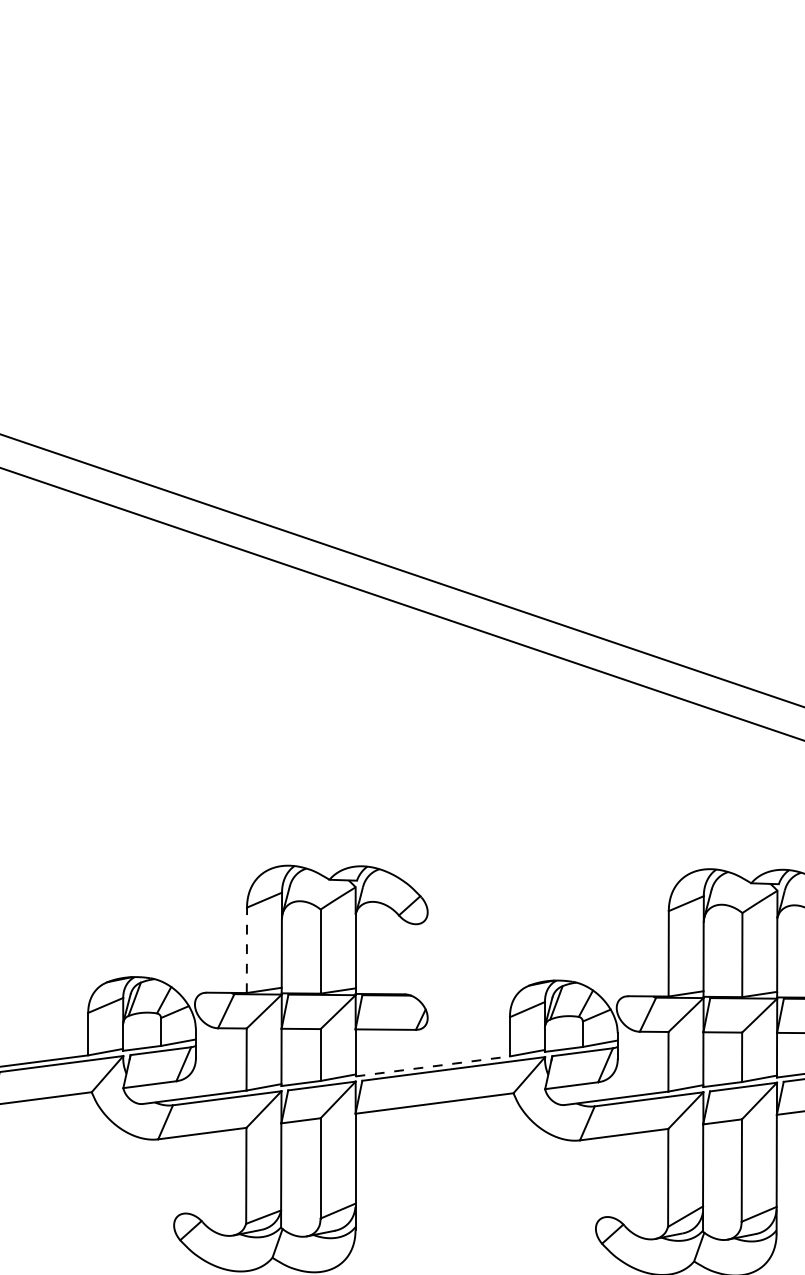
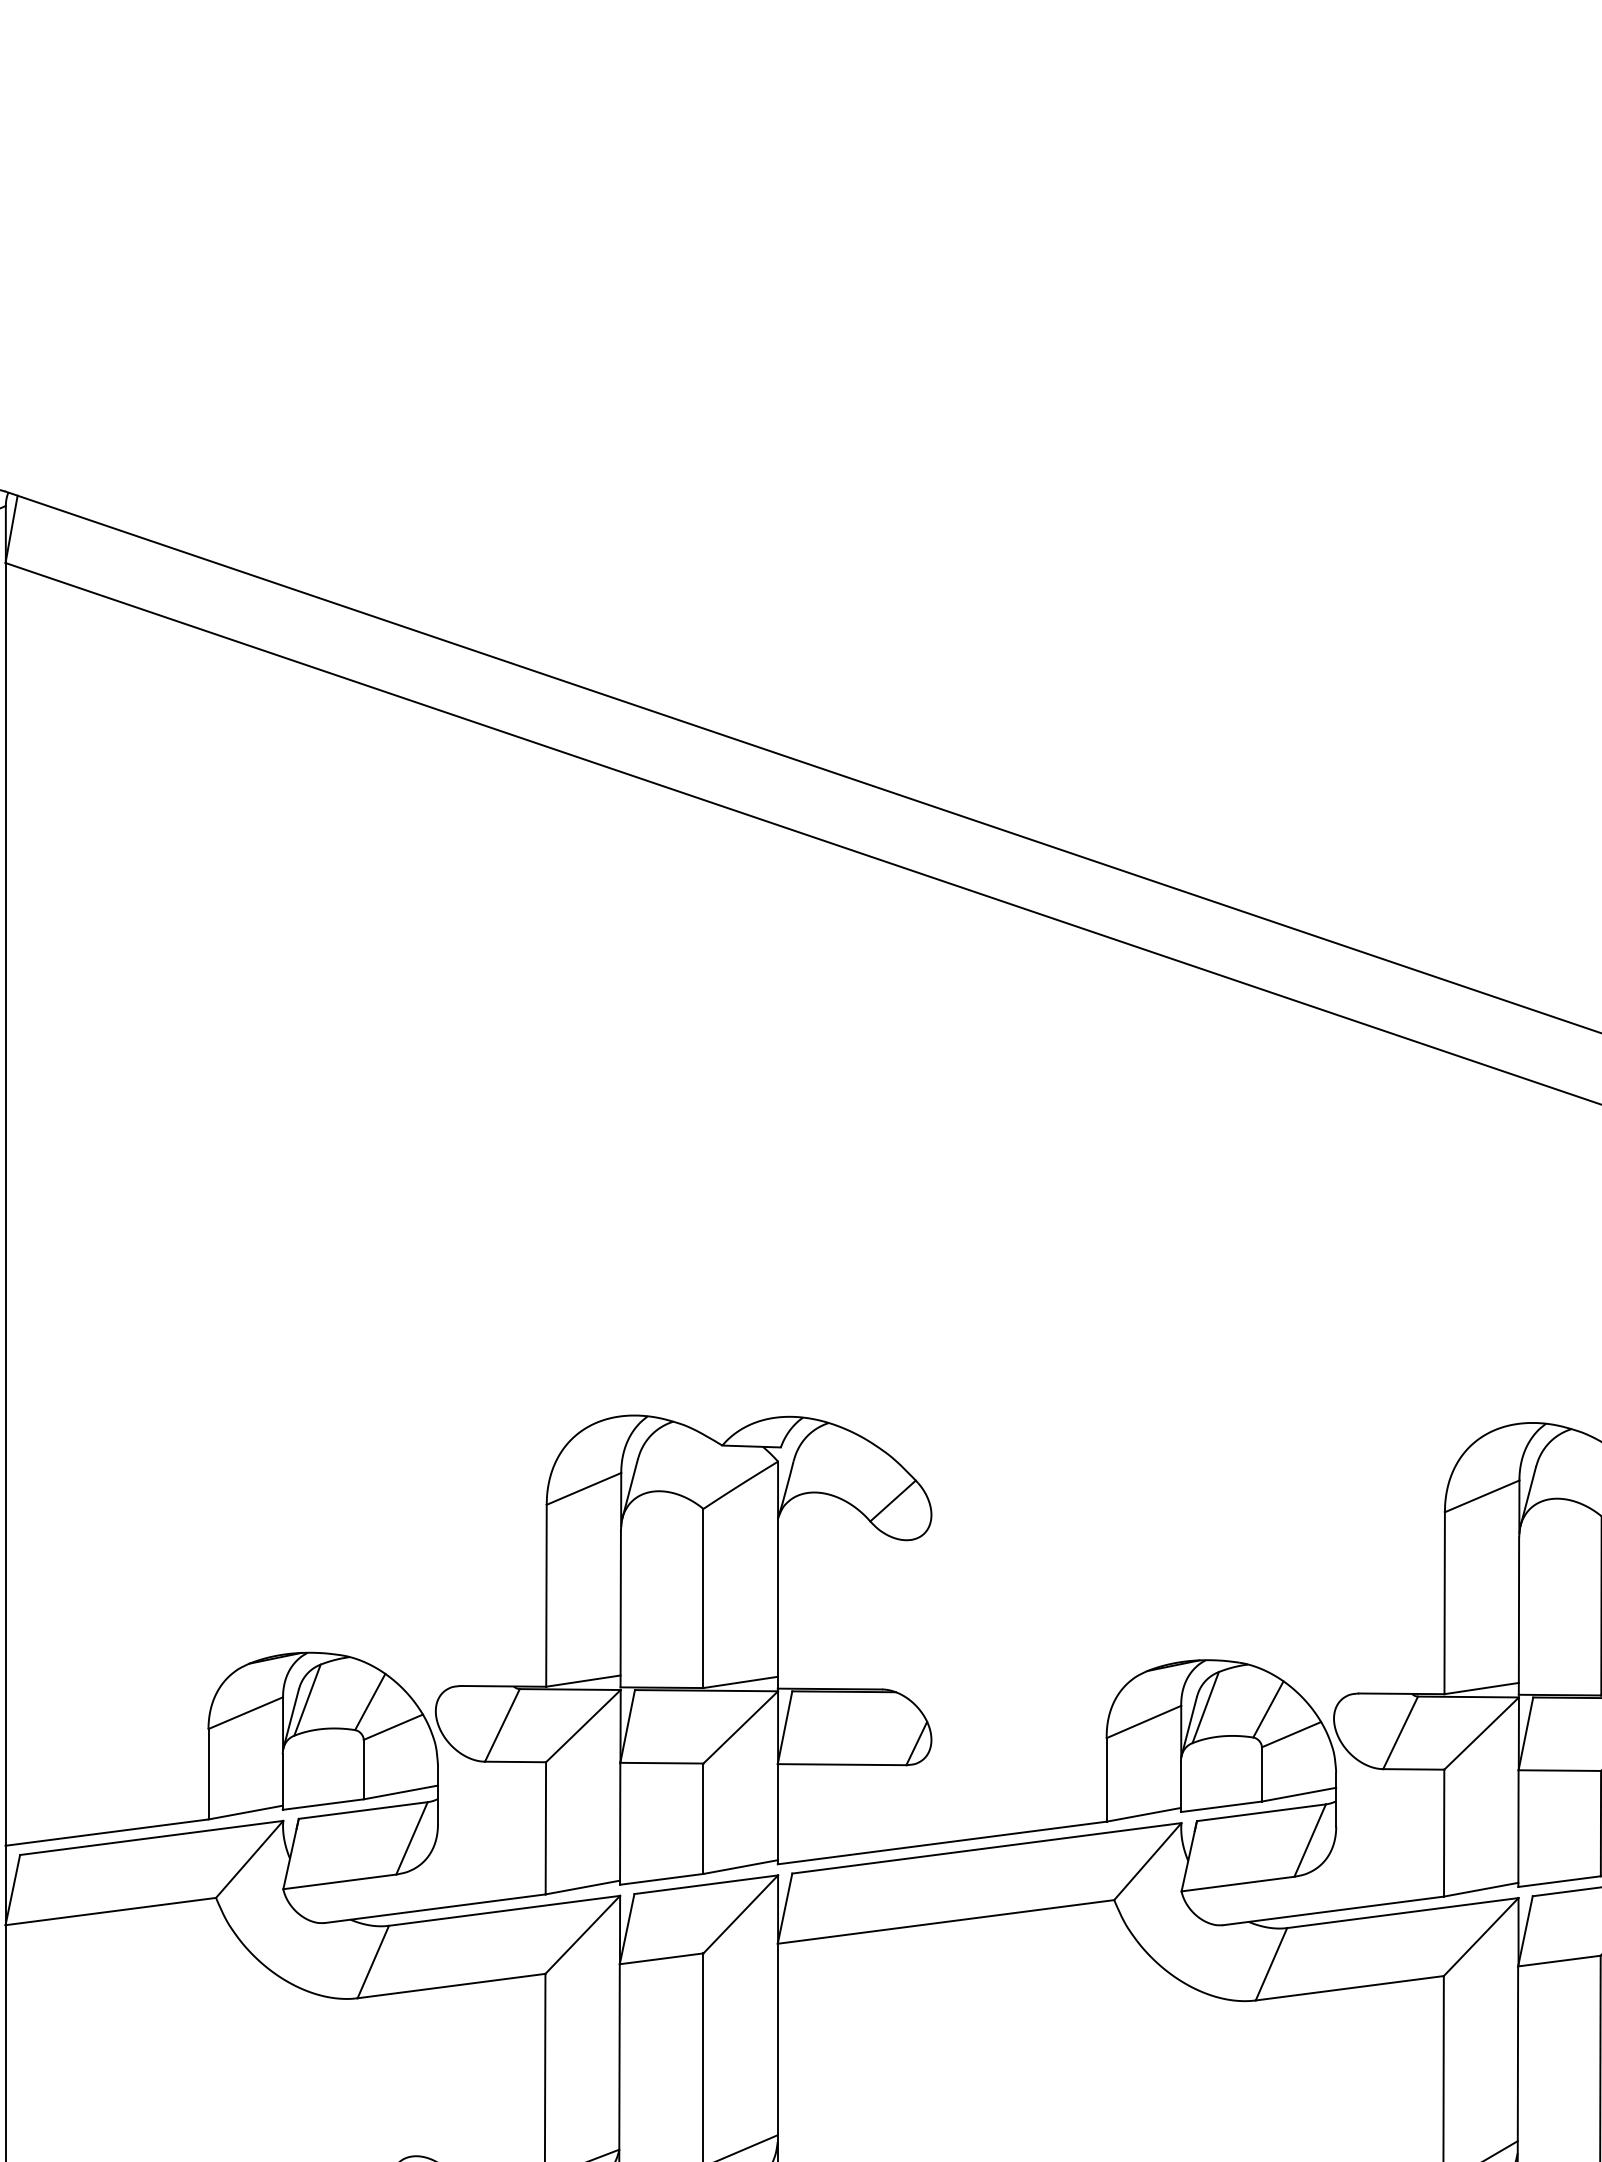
line: (246, 950) -> (545, 1596), dashed -> solid
line: (432, 1066) -> (941, 1843), dashed -> solid

